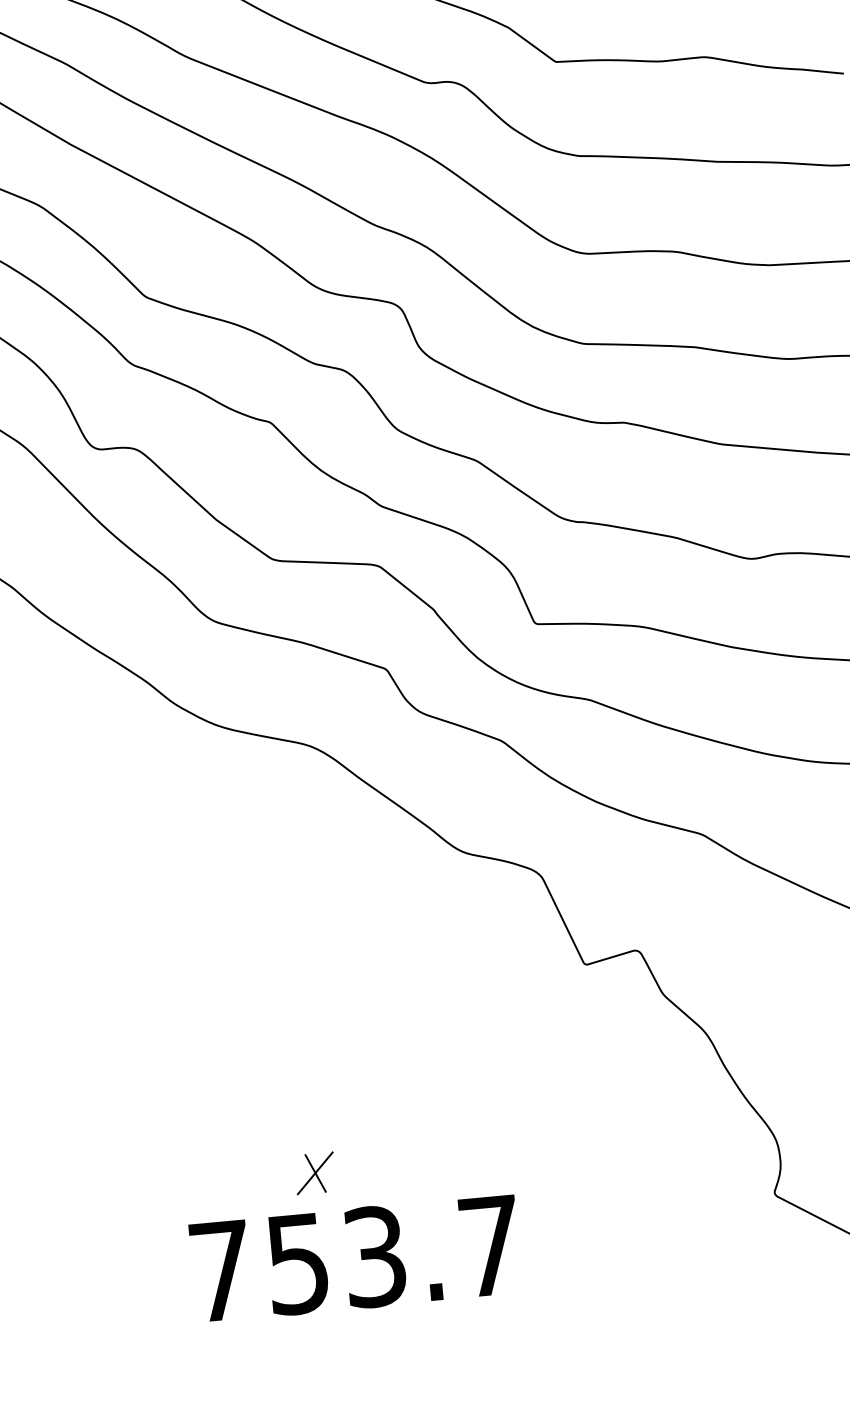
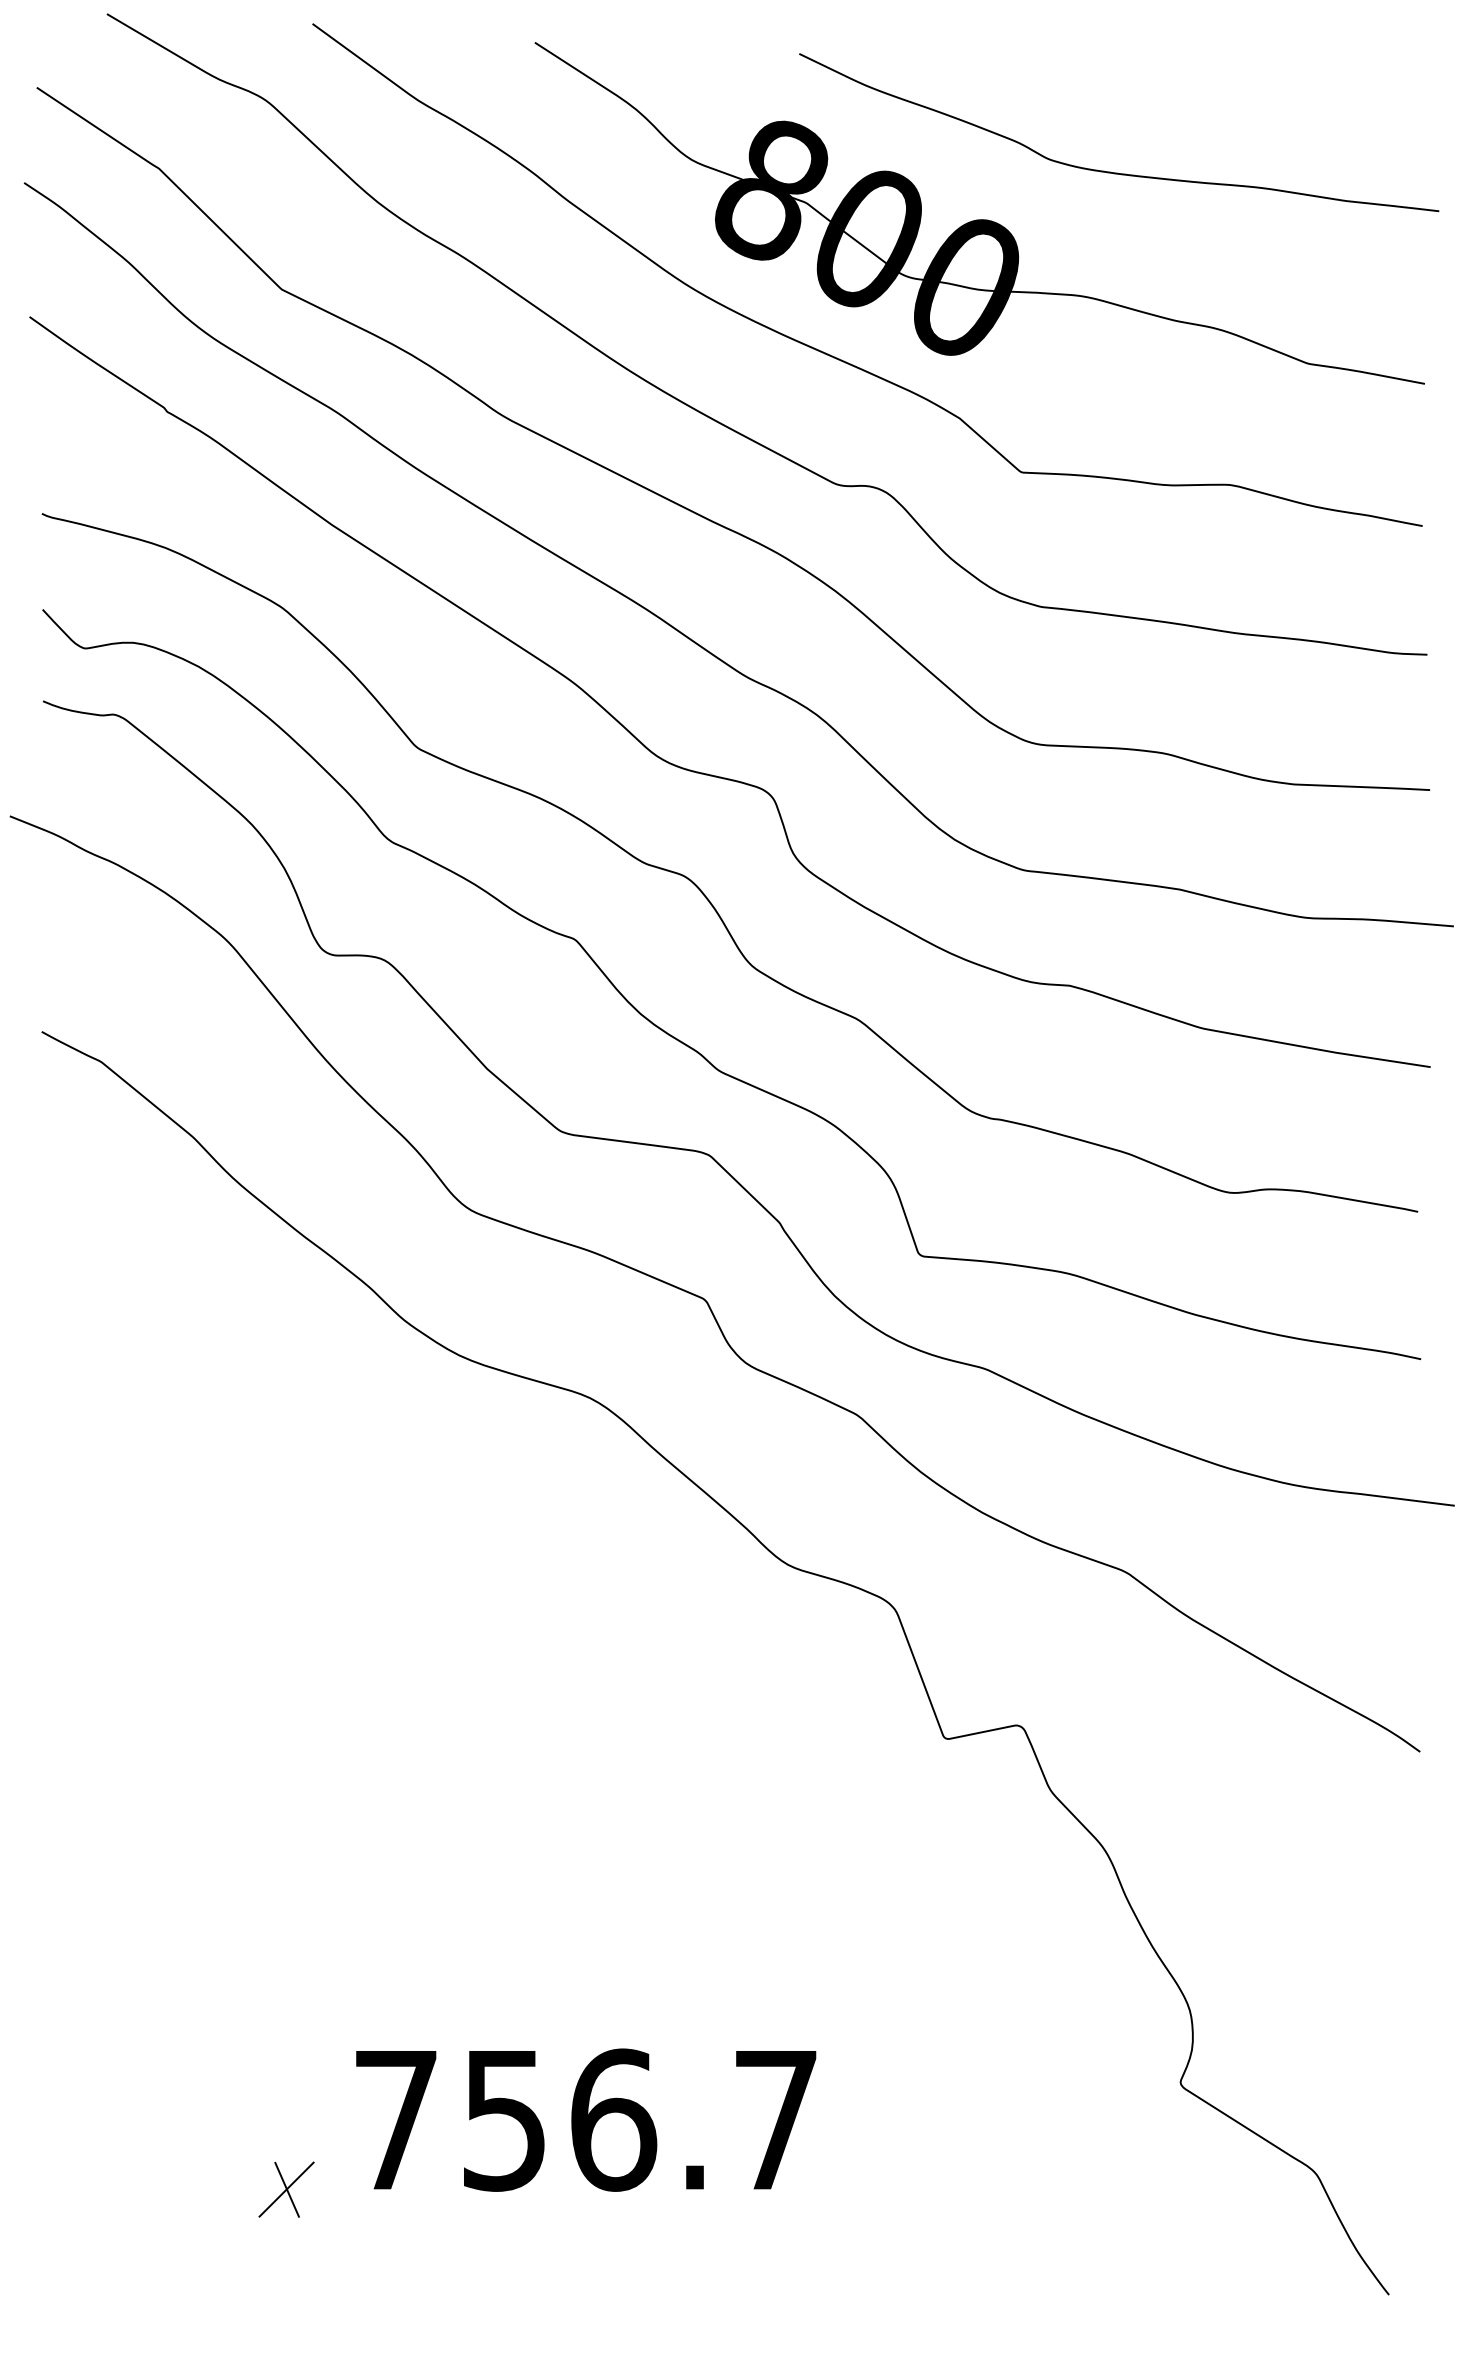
part: (315, 1173) -> (286, 2189), moved
text: (375, 1256) -> (614, 2119), 753.7 -> 756.7

